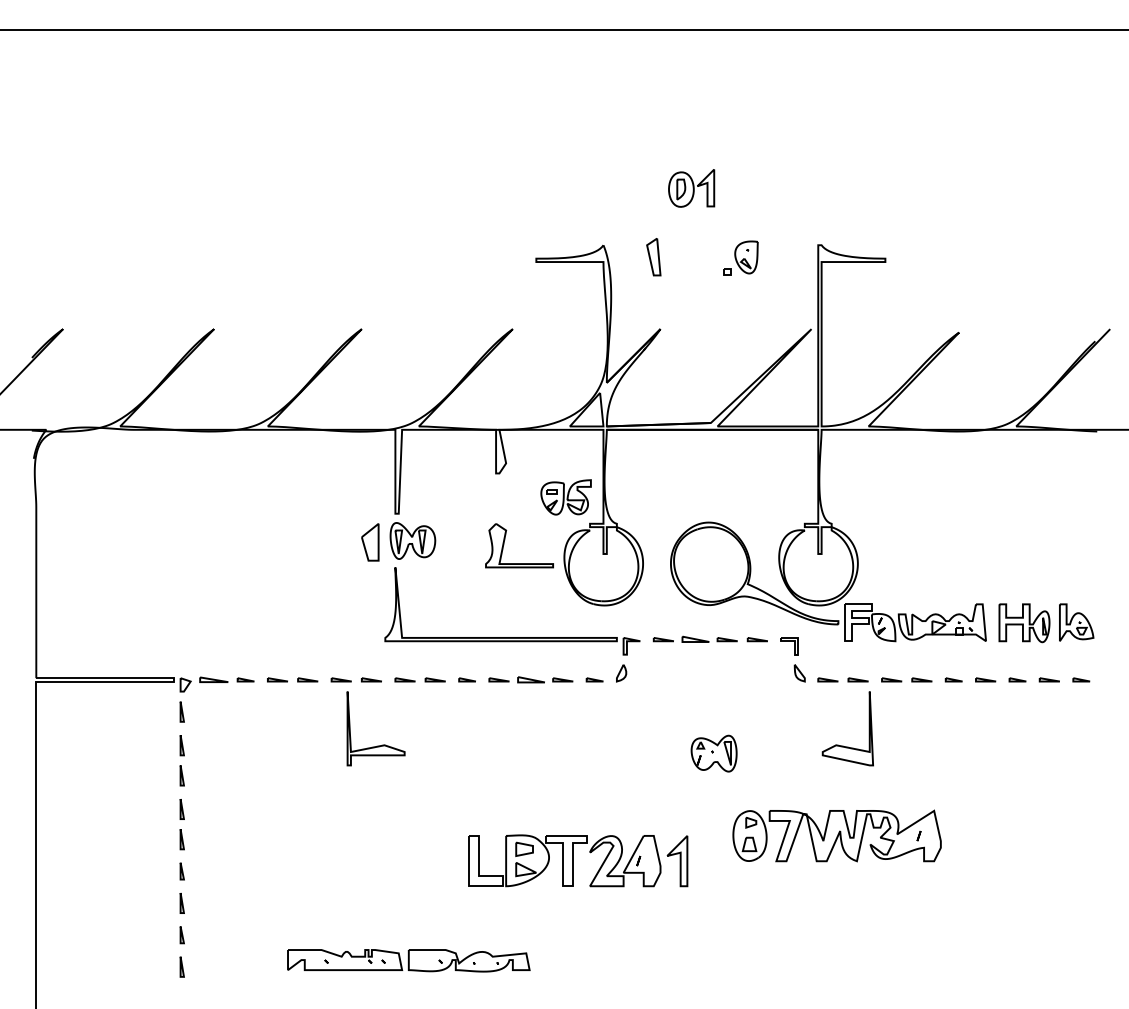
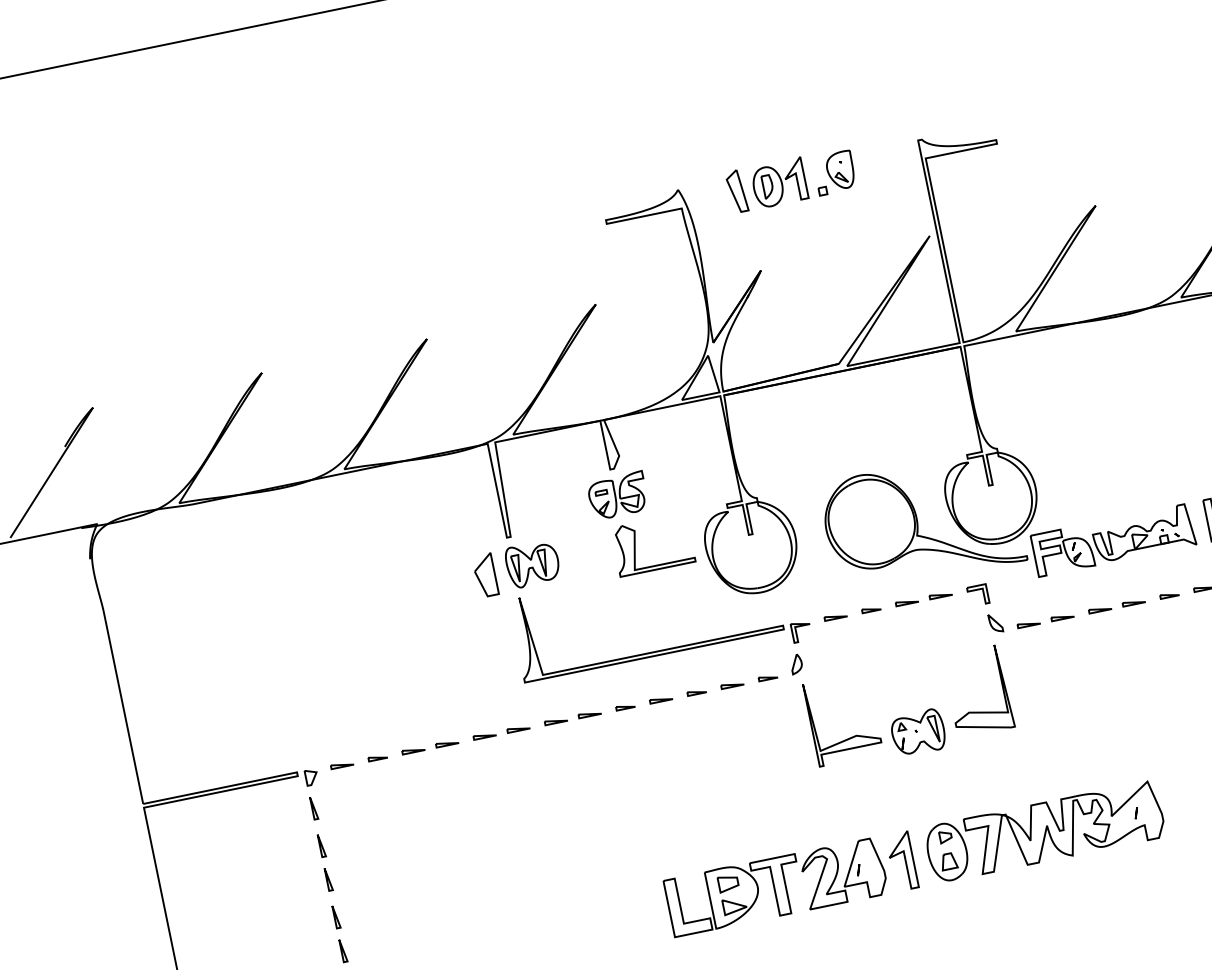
part: (691, 188) -> (779, 183), moved
part: (565, 497) -> (617, 496), moved
part: (695, 639) -> (871, 609), size x0.62
part: (213, 679) -> (341, 764), size x0.71
part: (530, 679) -> (696, 692), size x0.62
part: (377, 745) -> (848, 737), moved
part: (843, 745) -> (977, 711), moved
part: (836, 835) -> (1043, 831), moved

